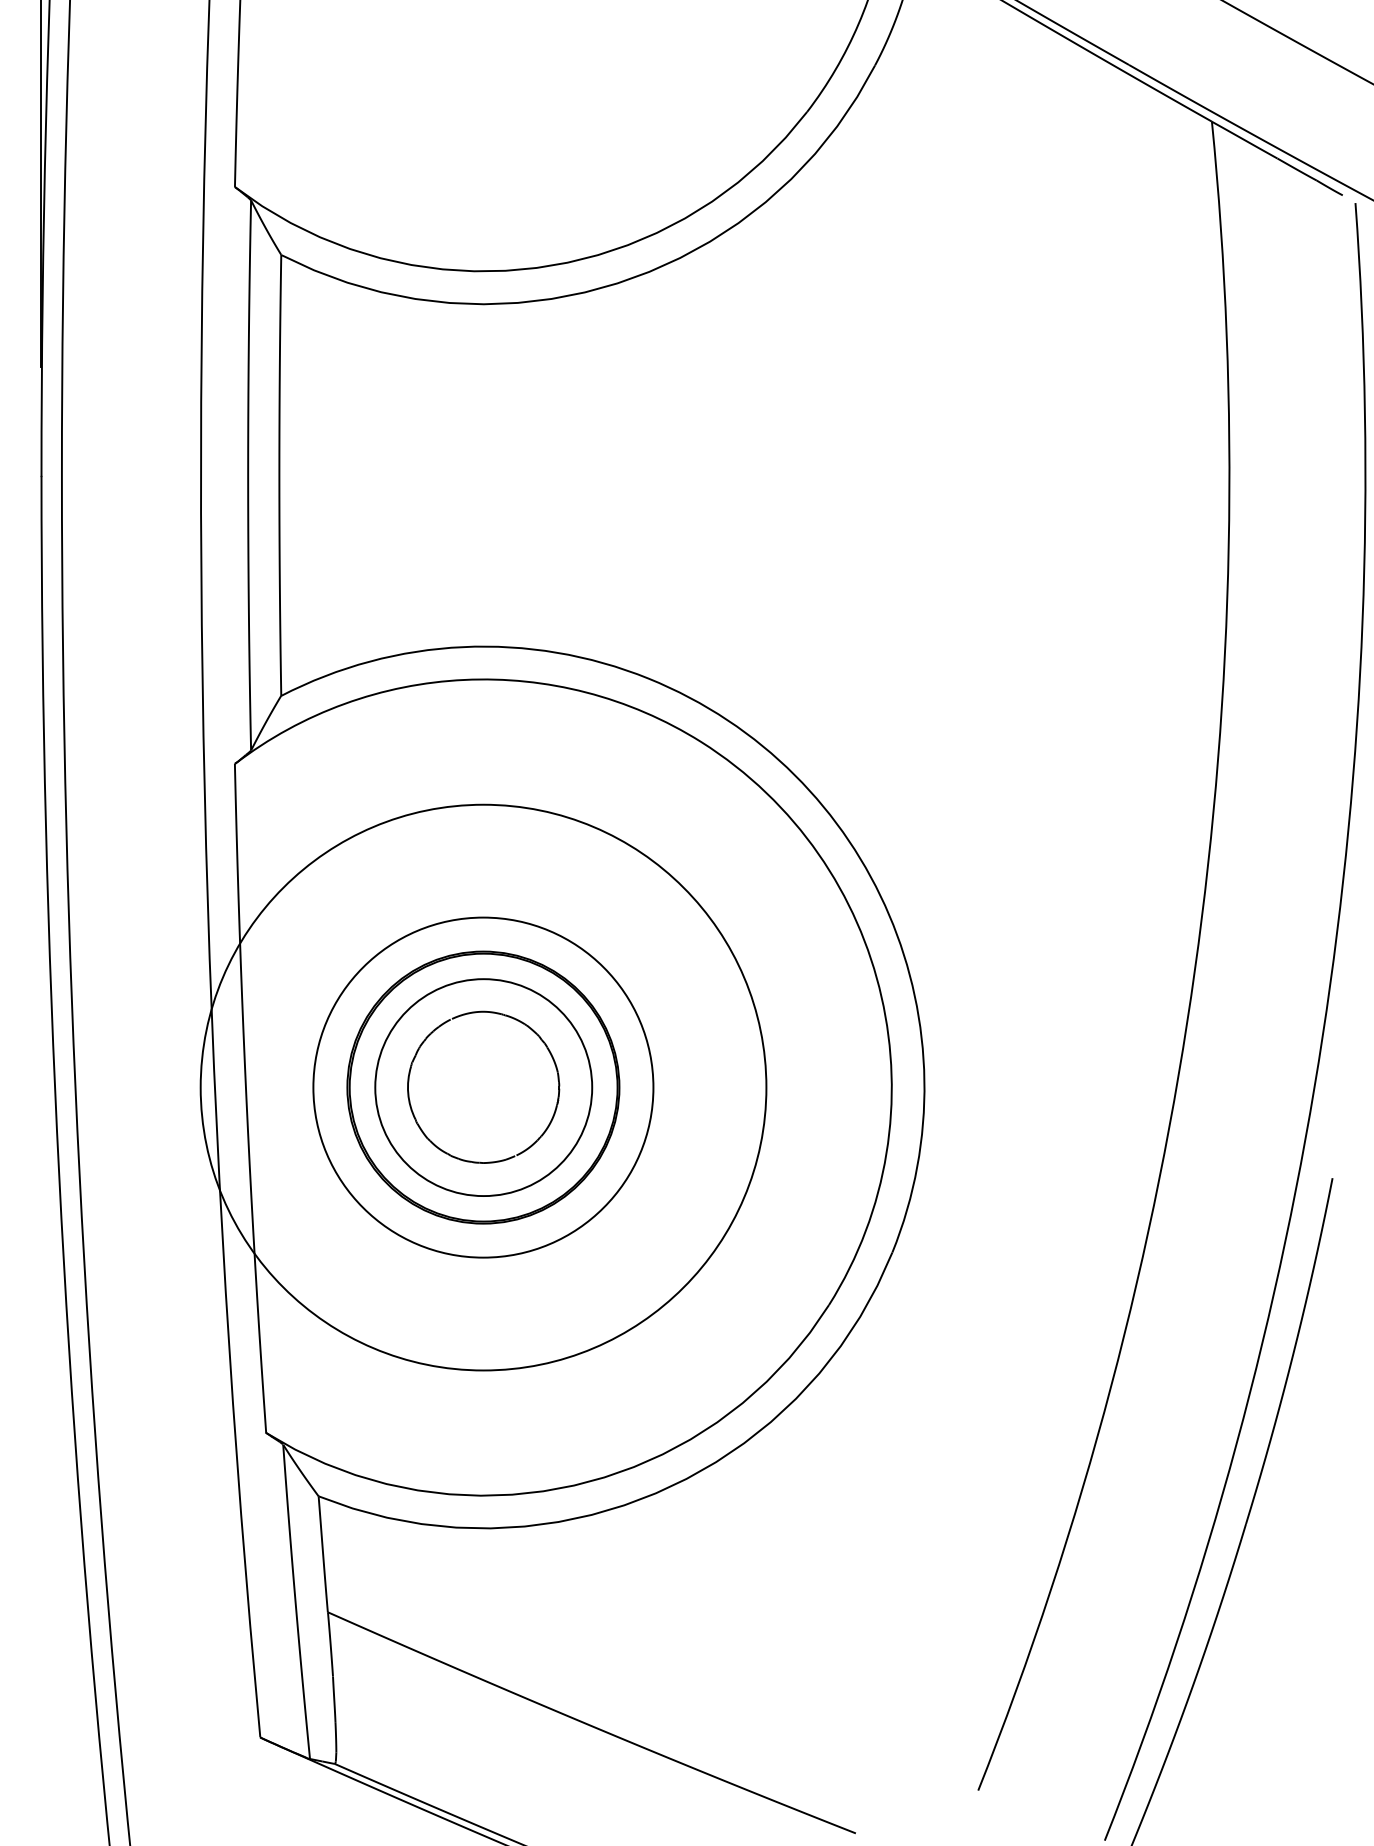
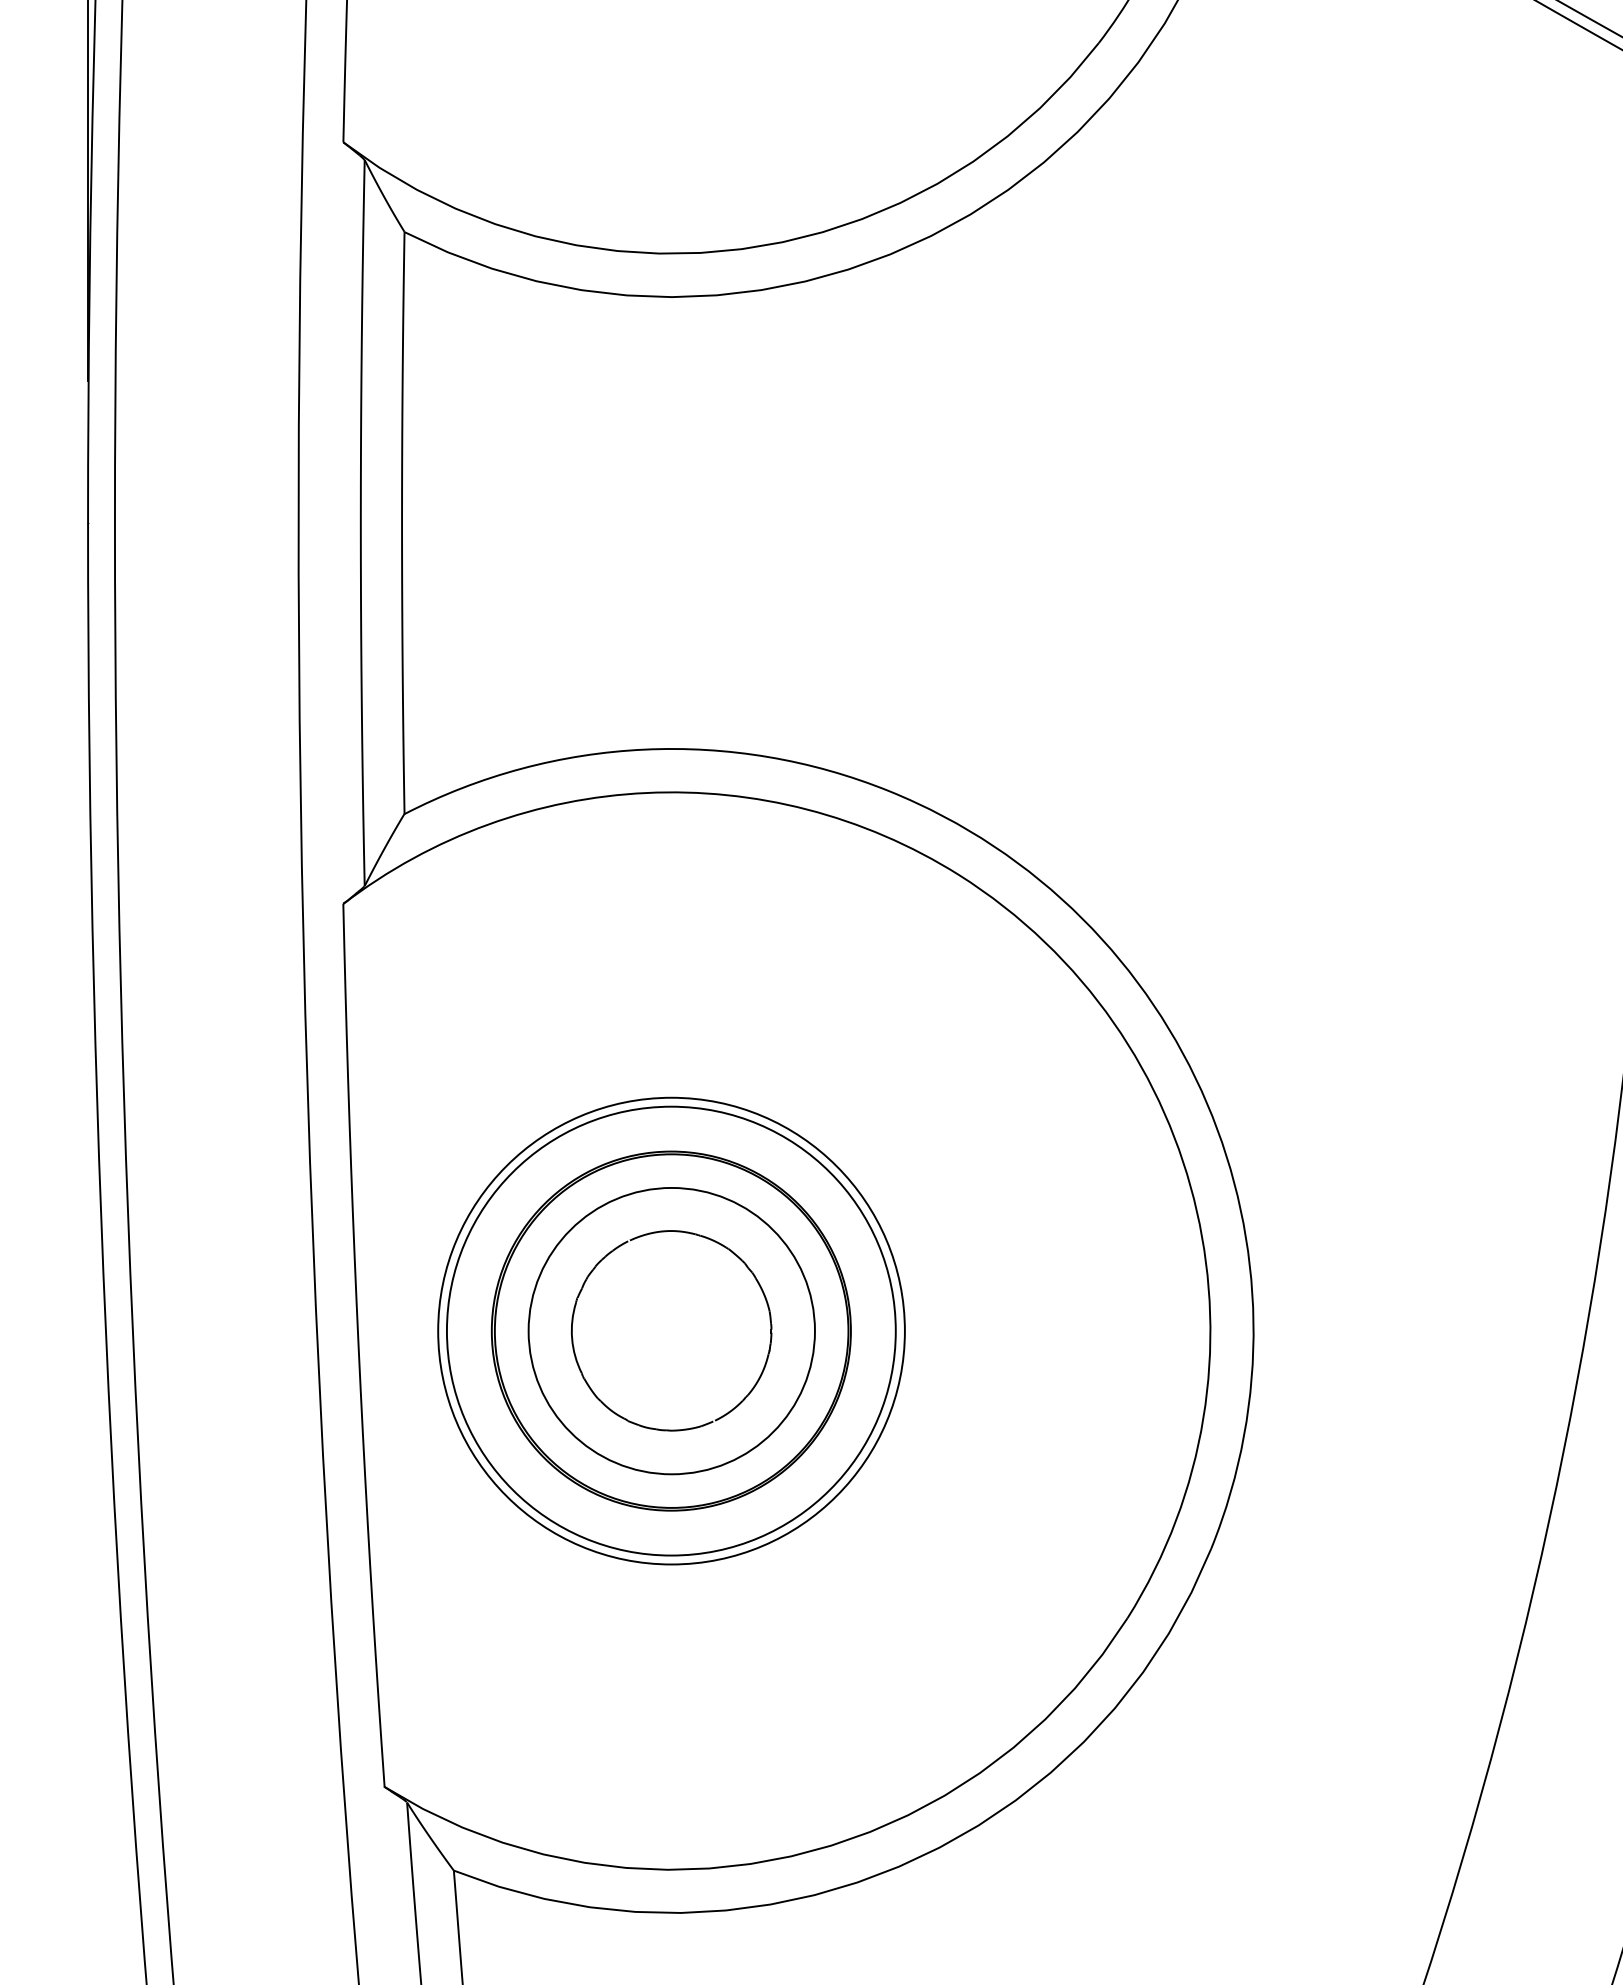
circle: (483, 1087) -> (671, 1330), size x0.62

